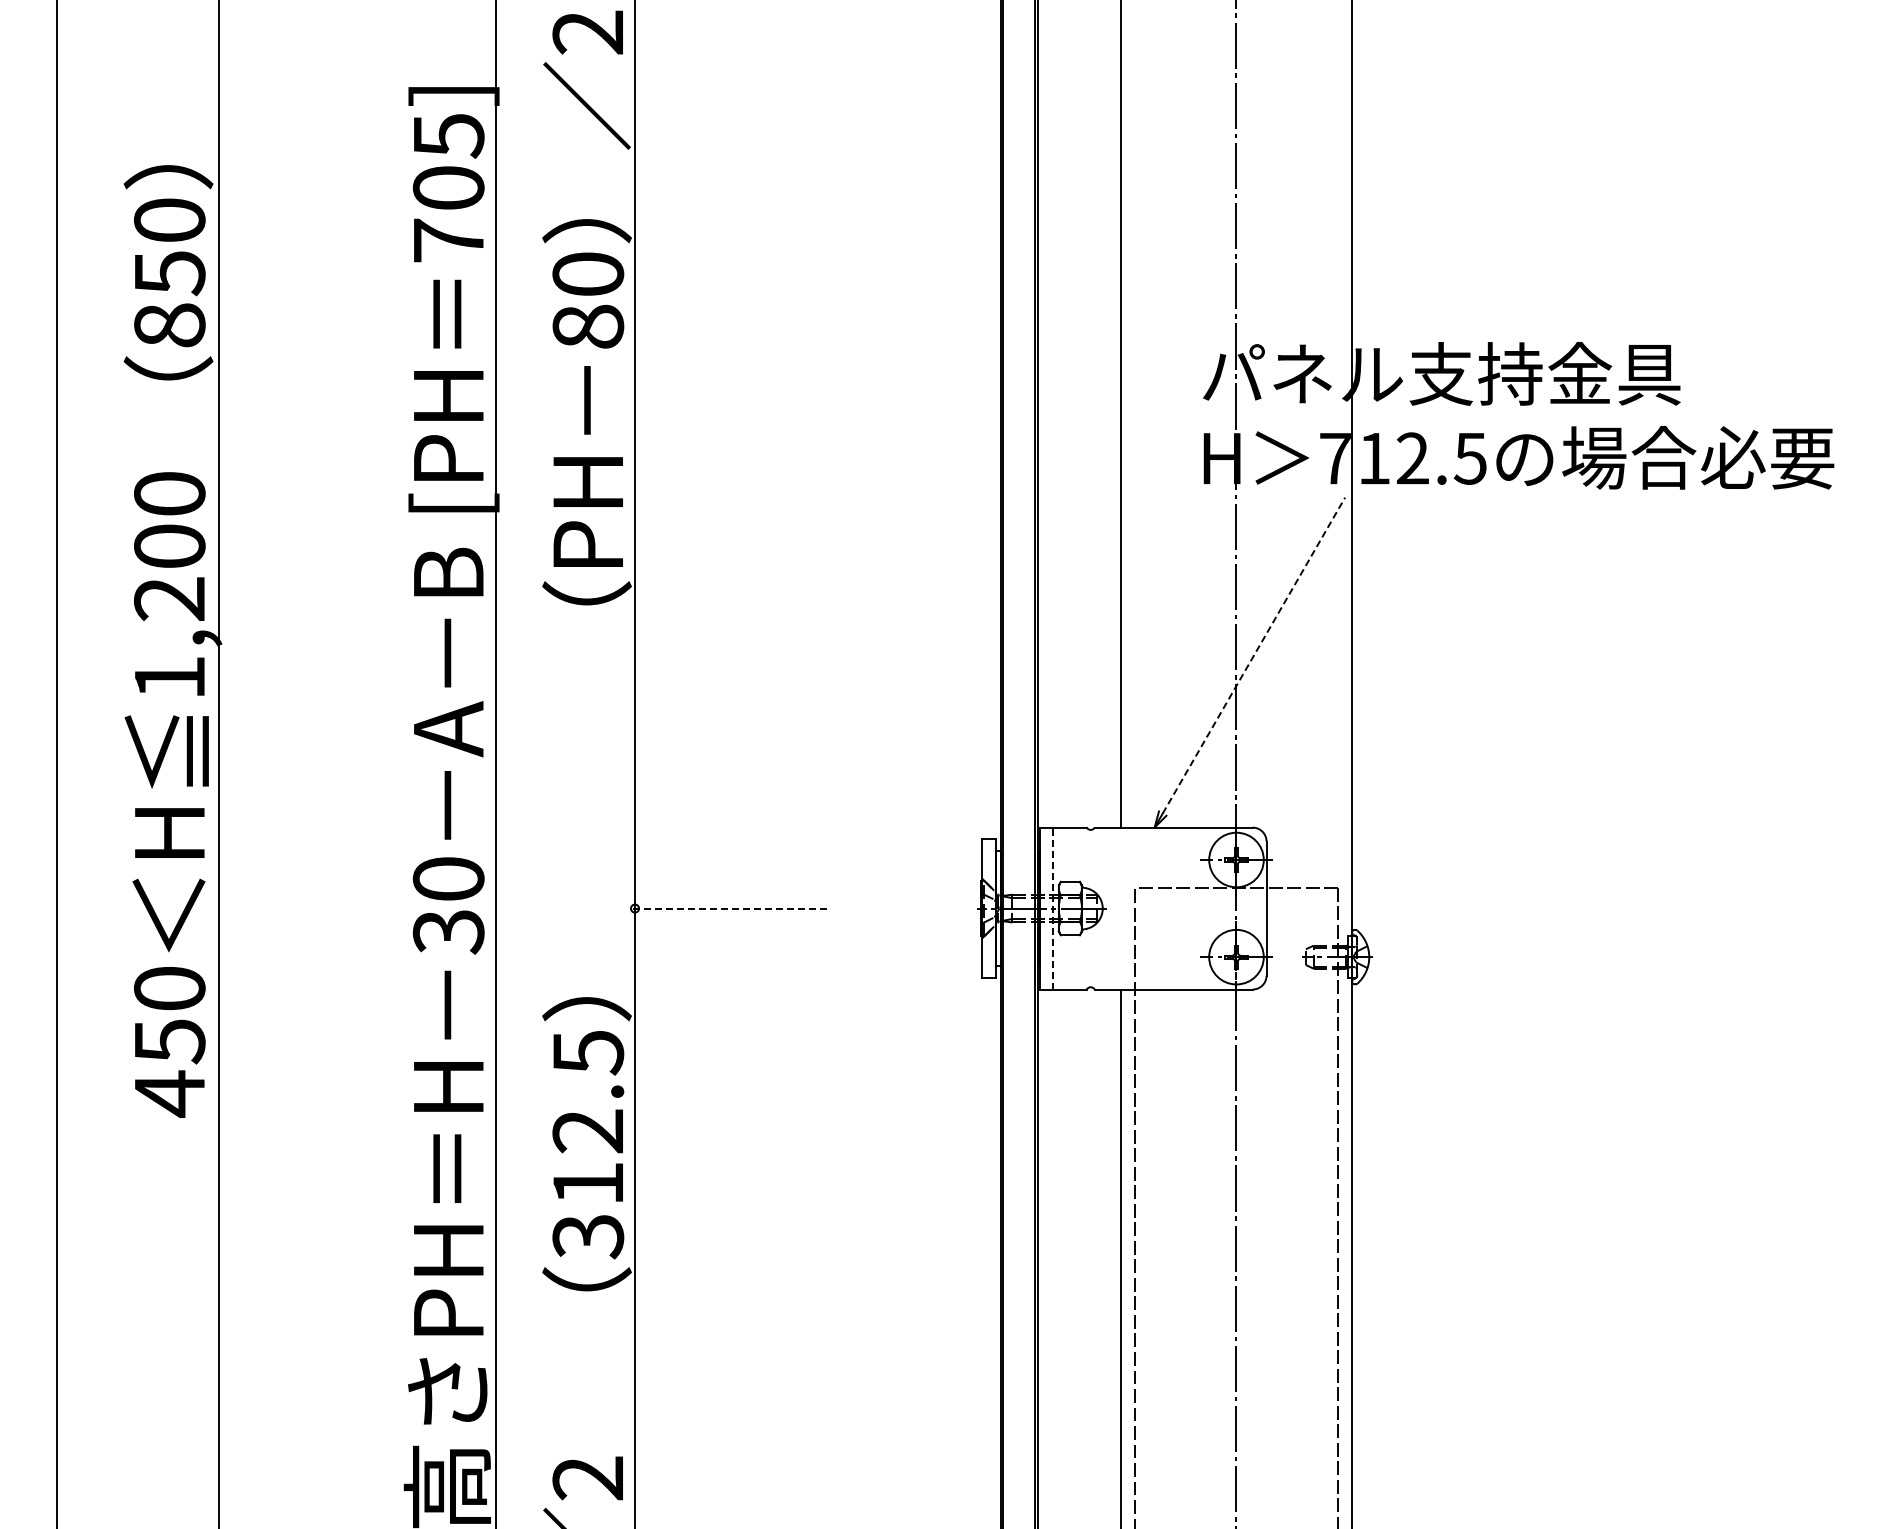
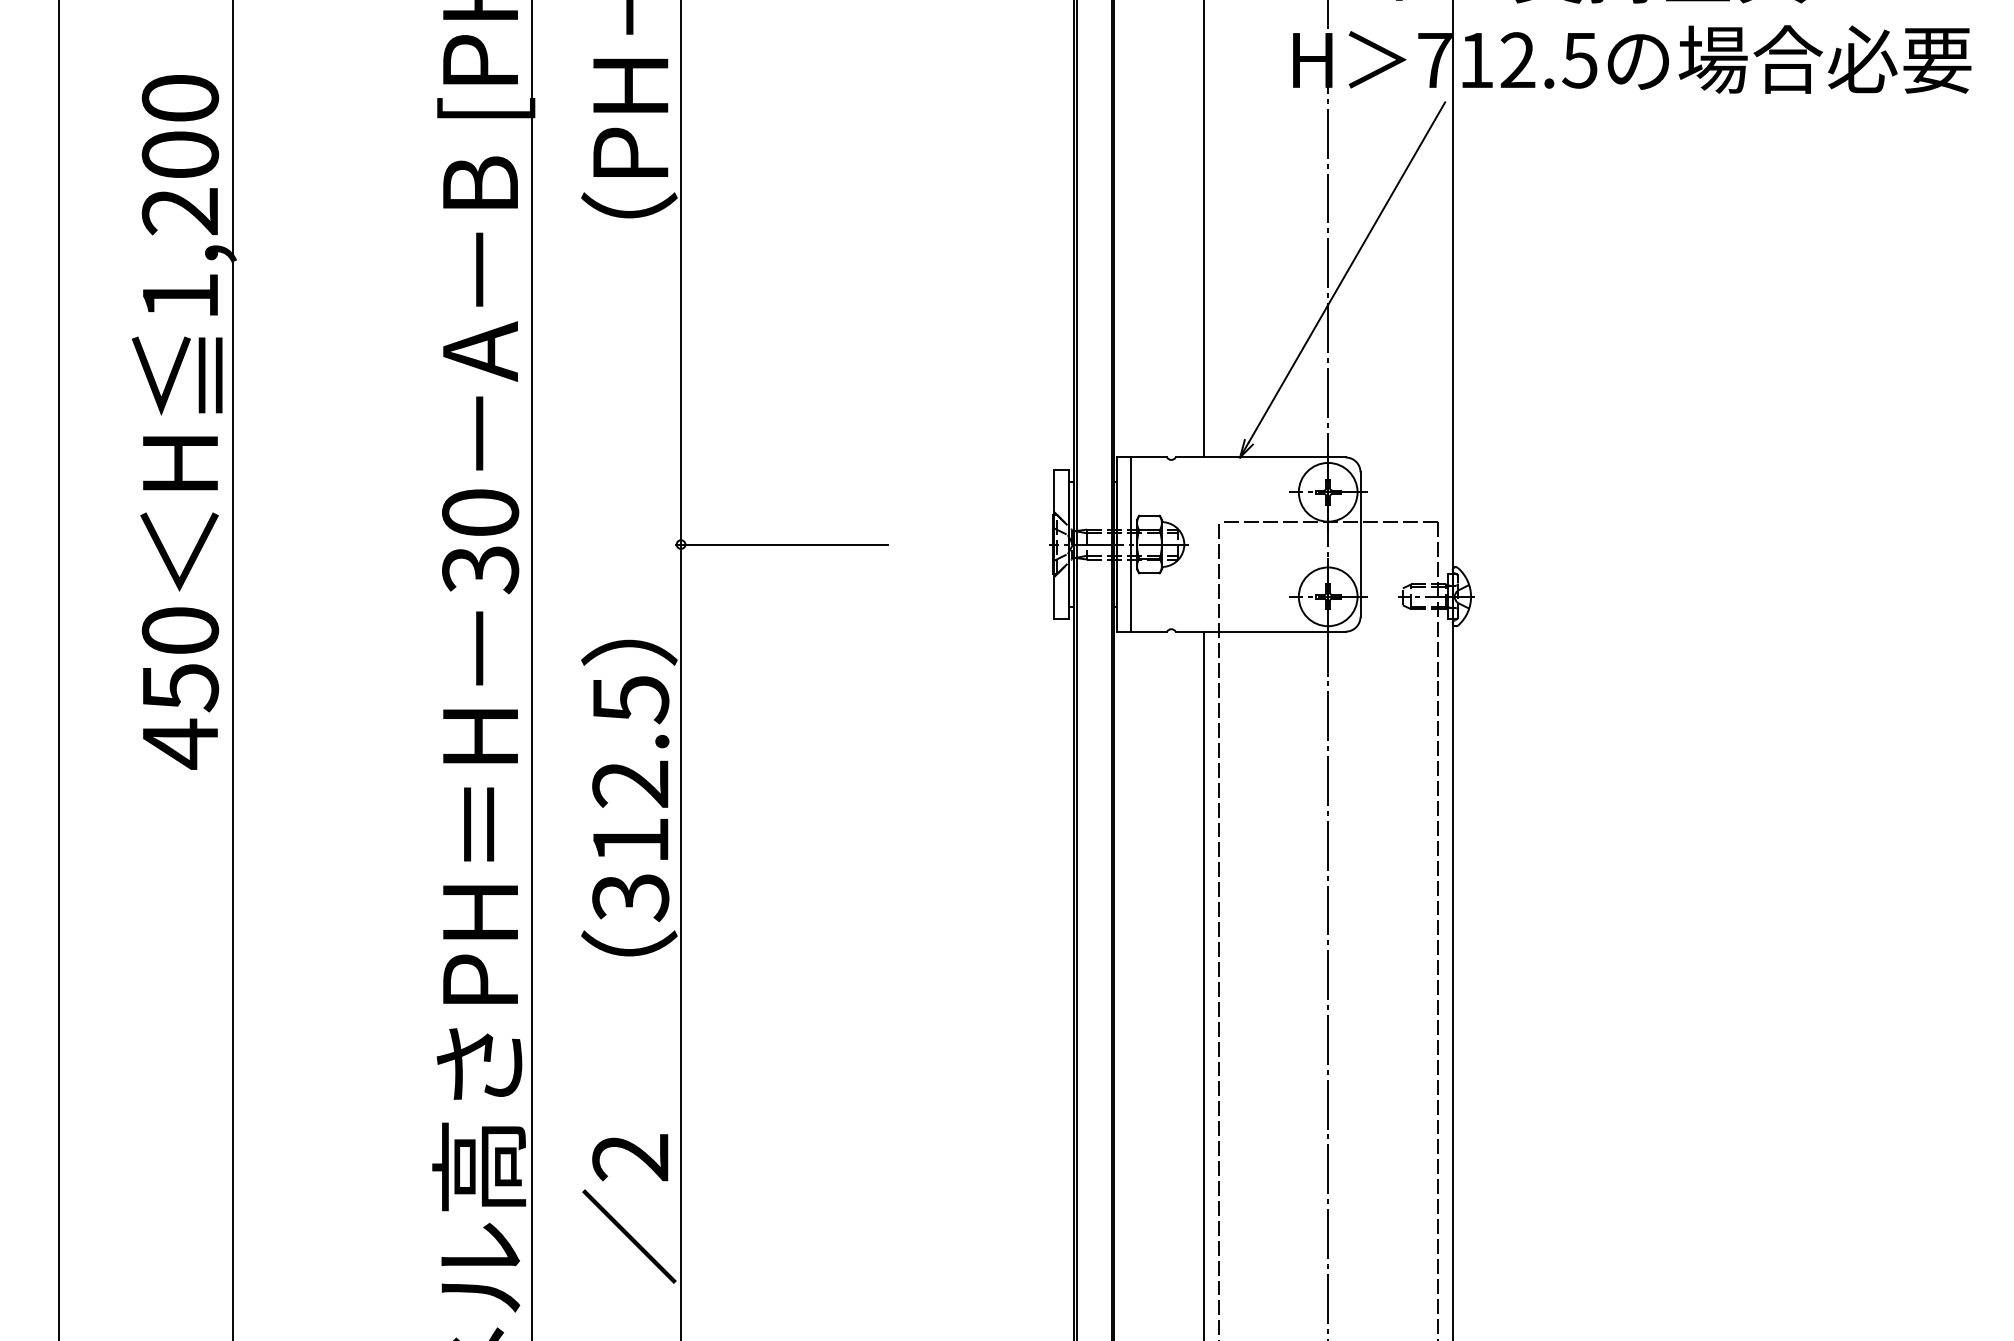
line: (1254, 655) -> (1347, 272), dashed -> solid
line: (728, 908) -> (781, 544), dashed -> solid
line: (1053, 908) -> (1131, 544), dashed -> solid

